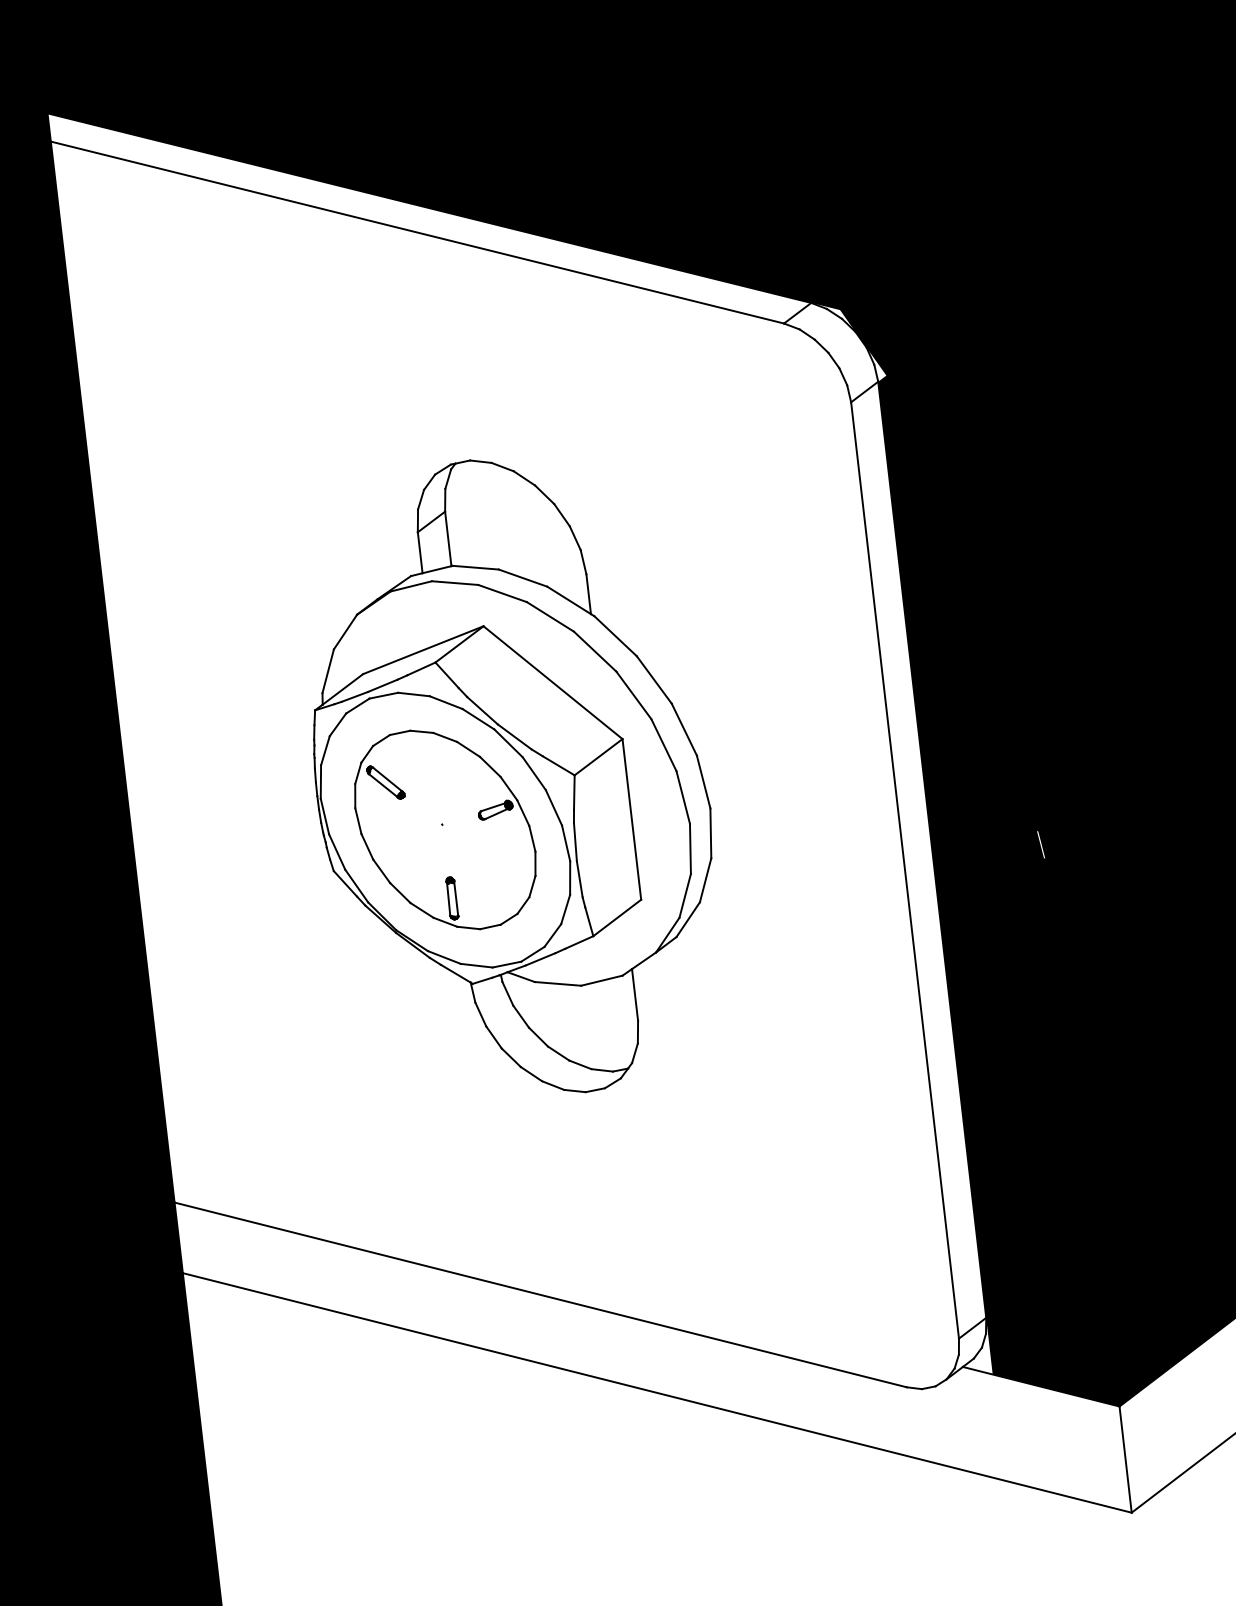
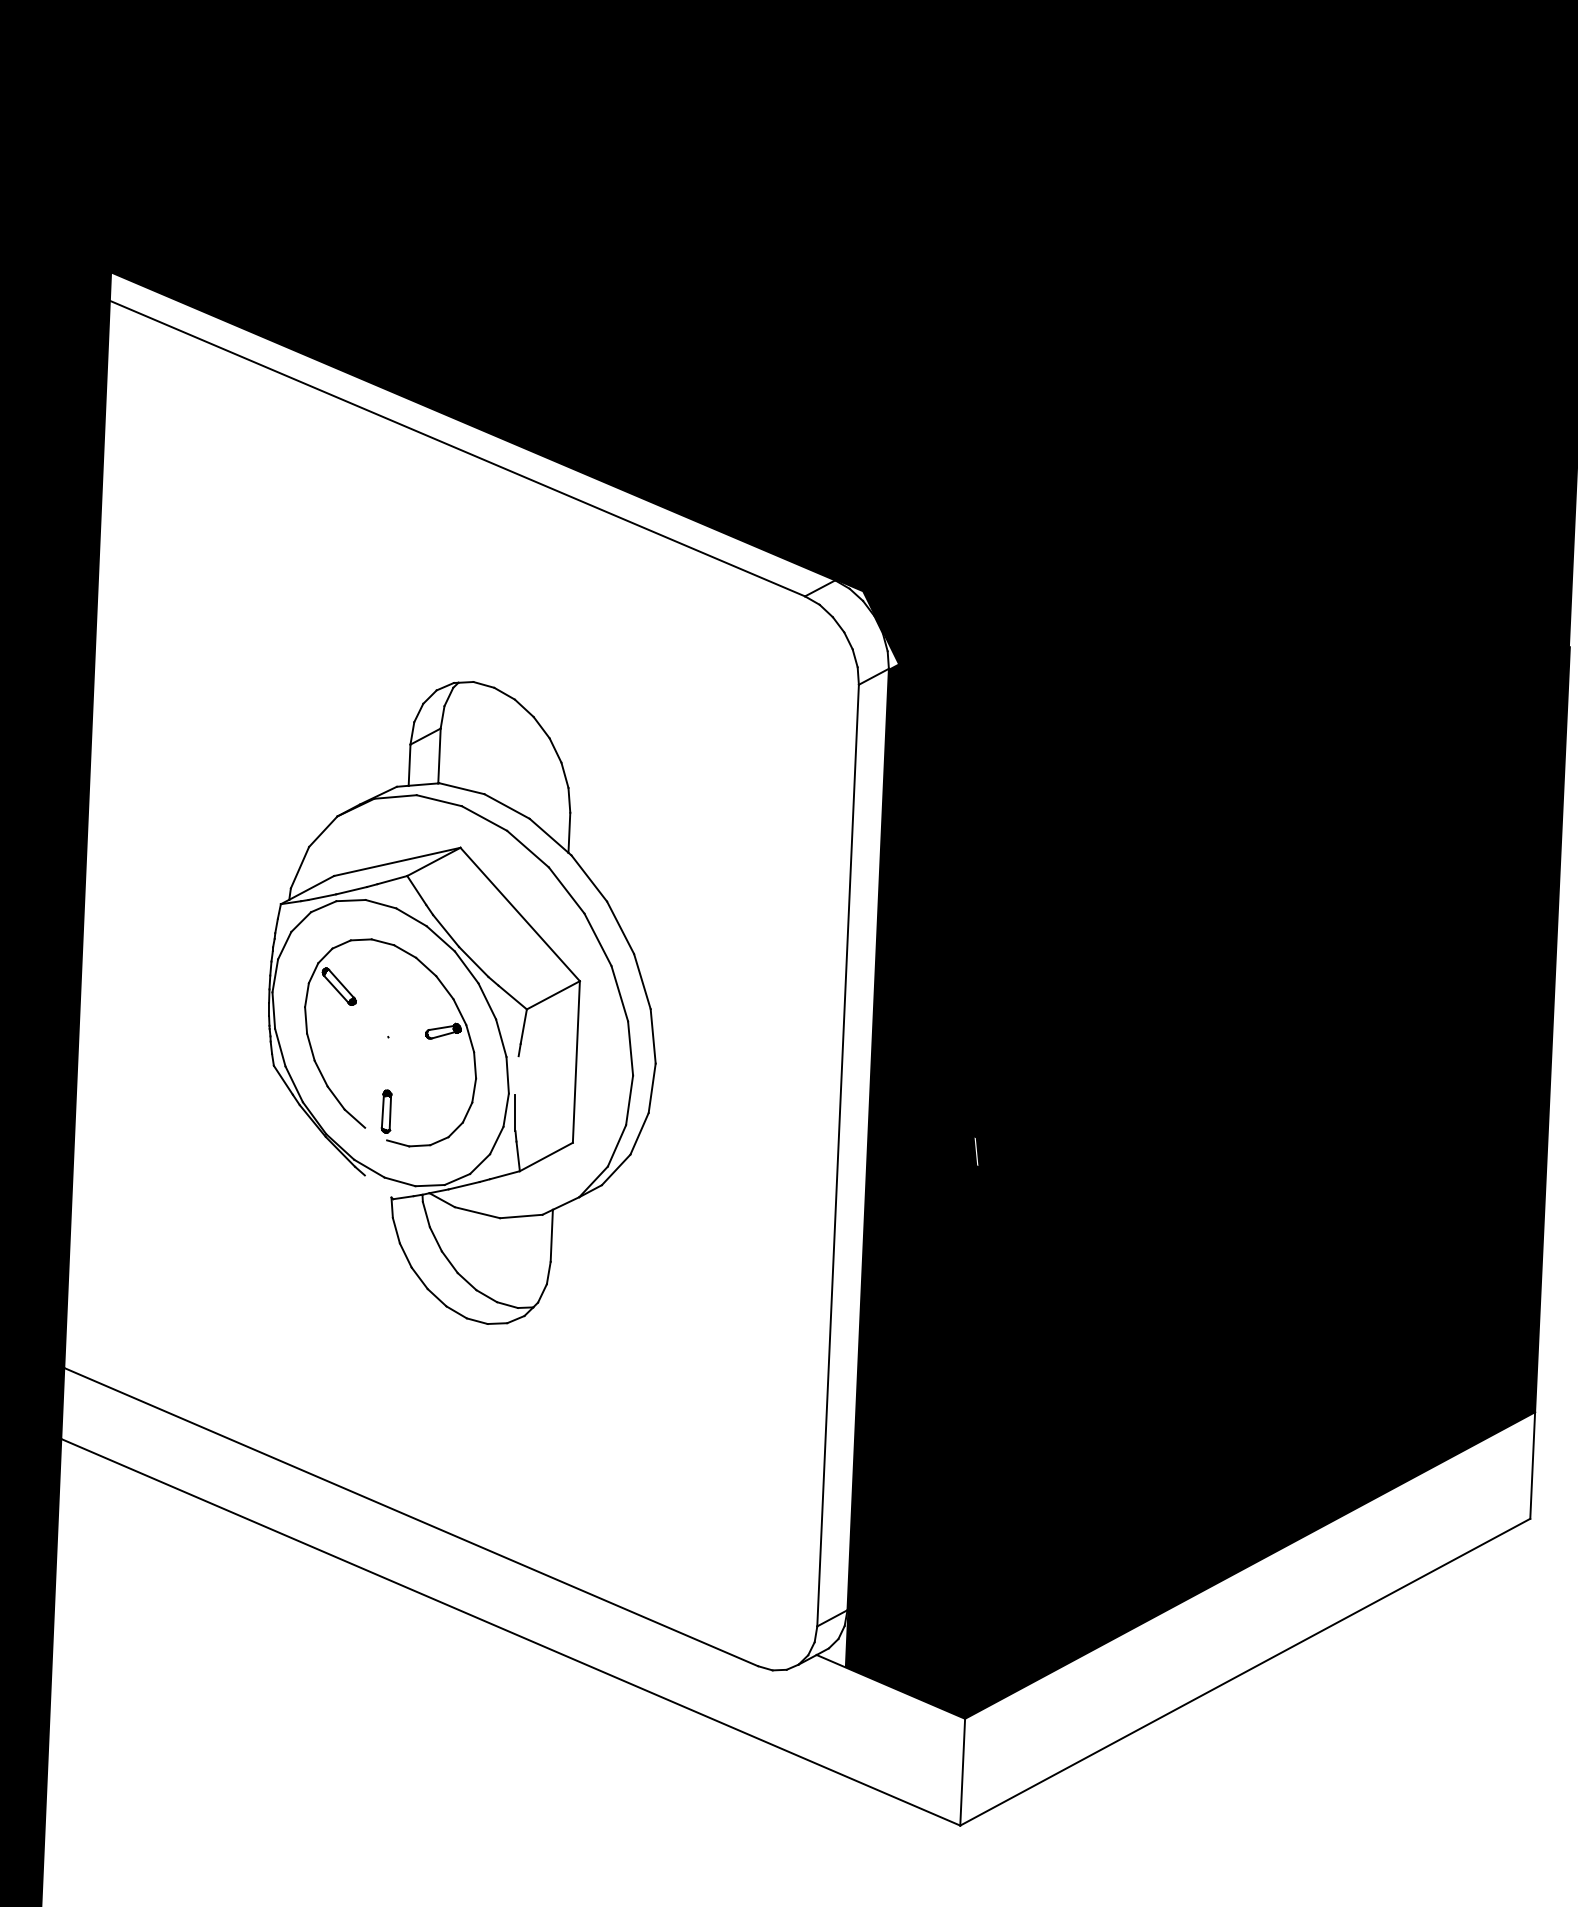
line: (574, 842) -> (516, 1075), removed
line: (445, 921) -> (376, 1133), removed
line: (455, 973) -> (377, 1186), removed

